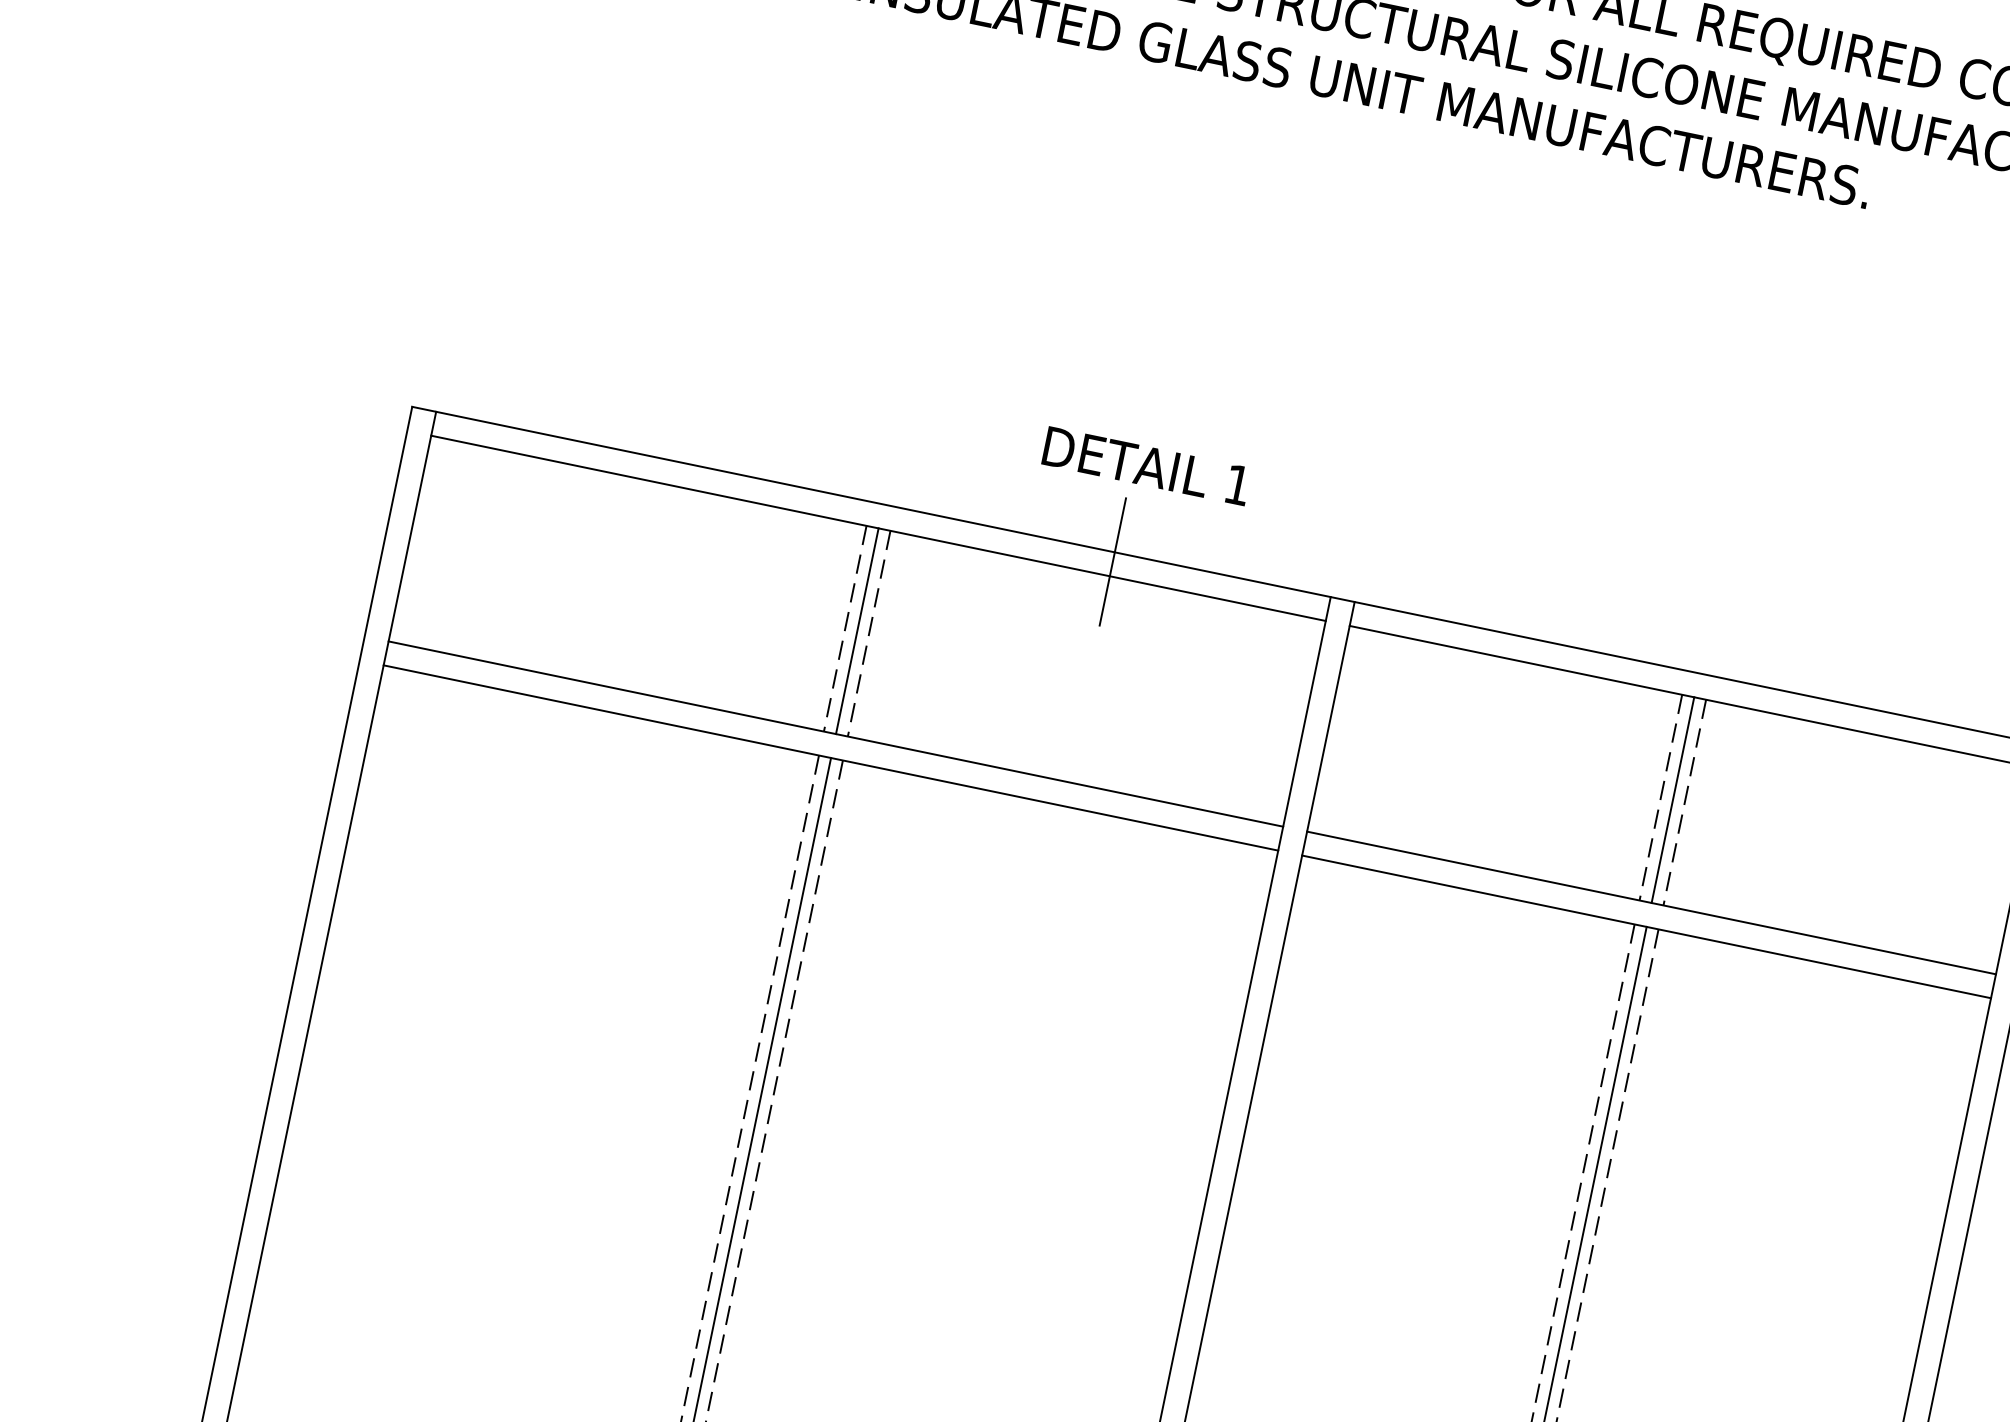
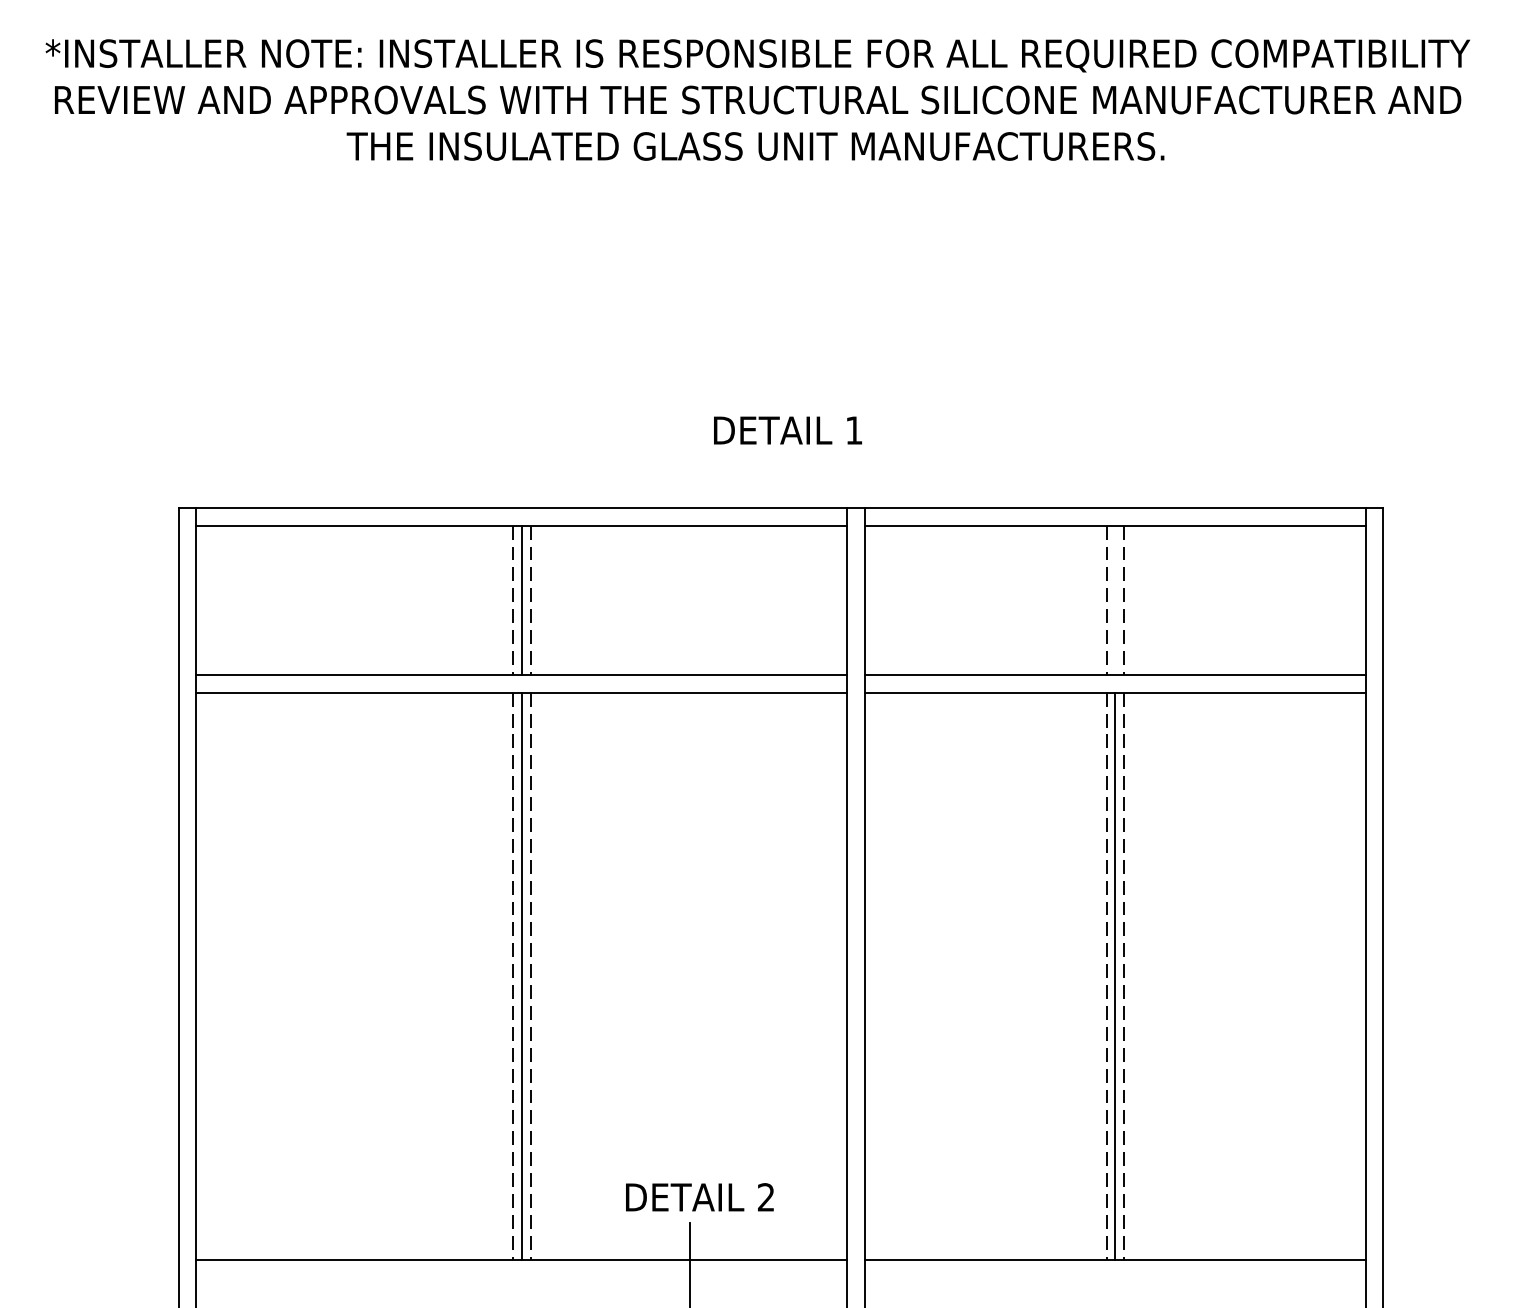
text: (1146, 465) -> (787, 430), moved
line: (1113, 561) -> (690, 514), removed
line: (1673, 800) -> (1115, 600), removed

